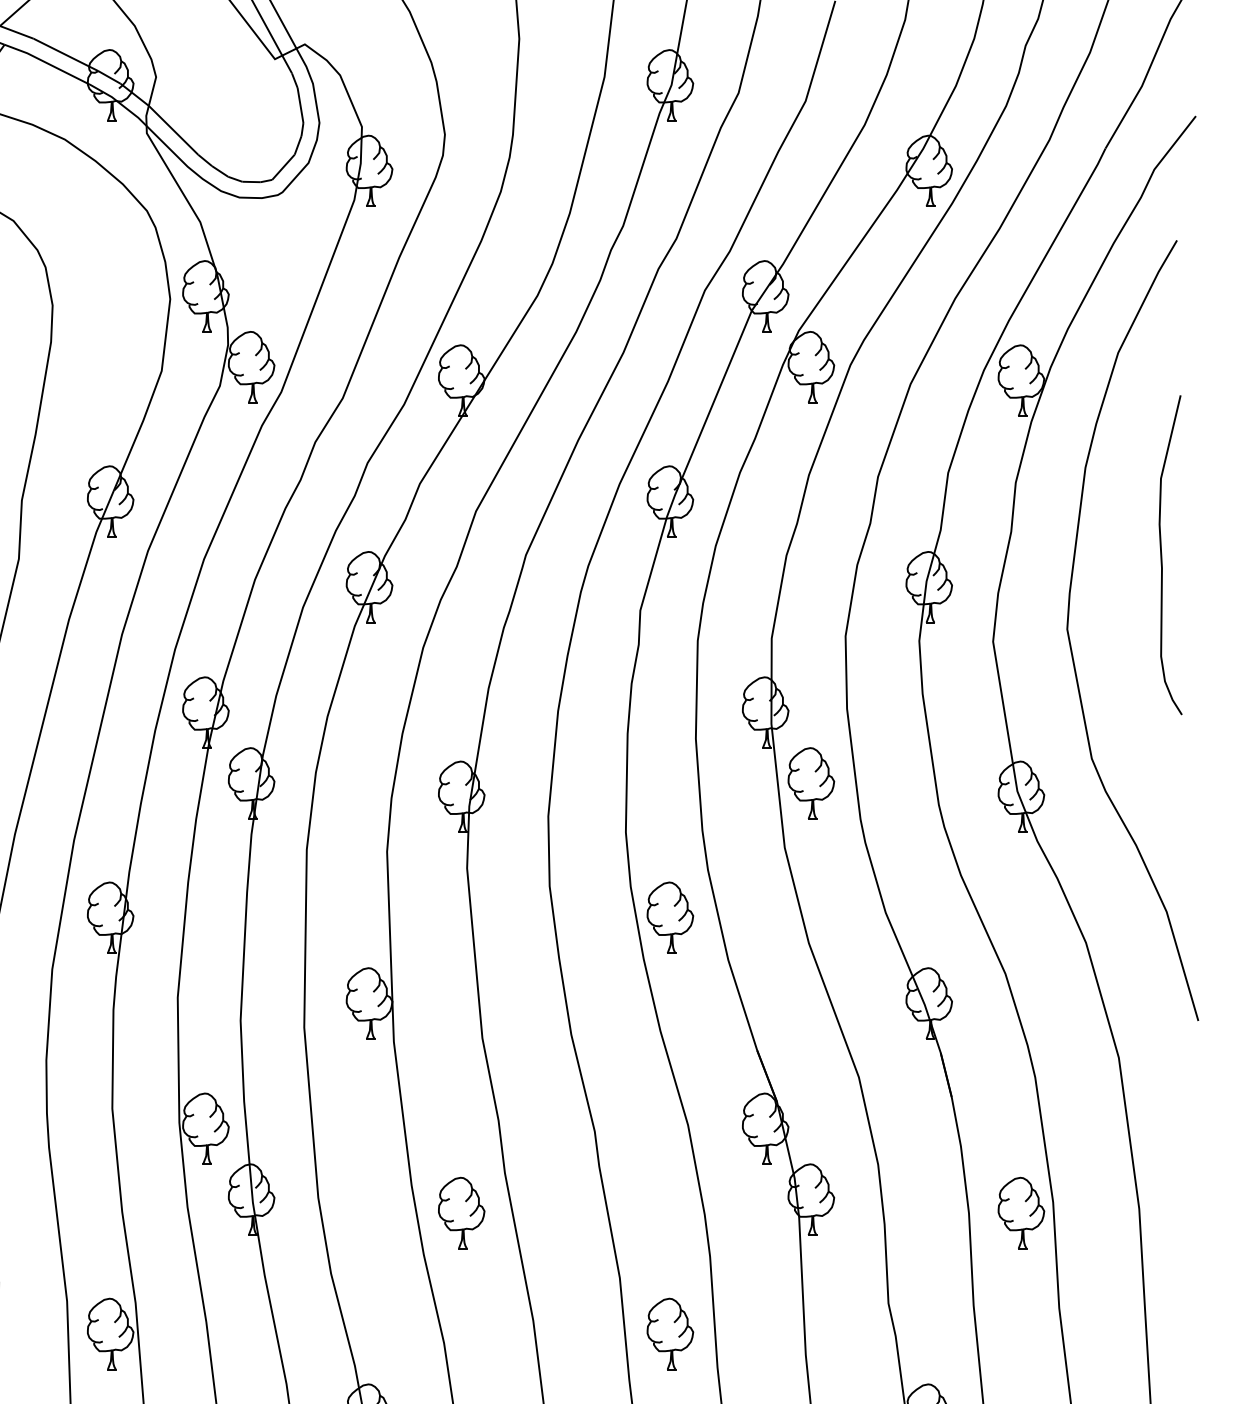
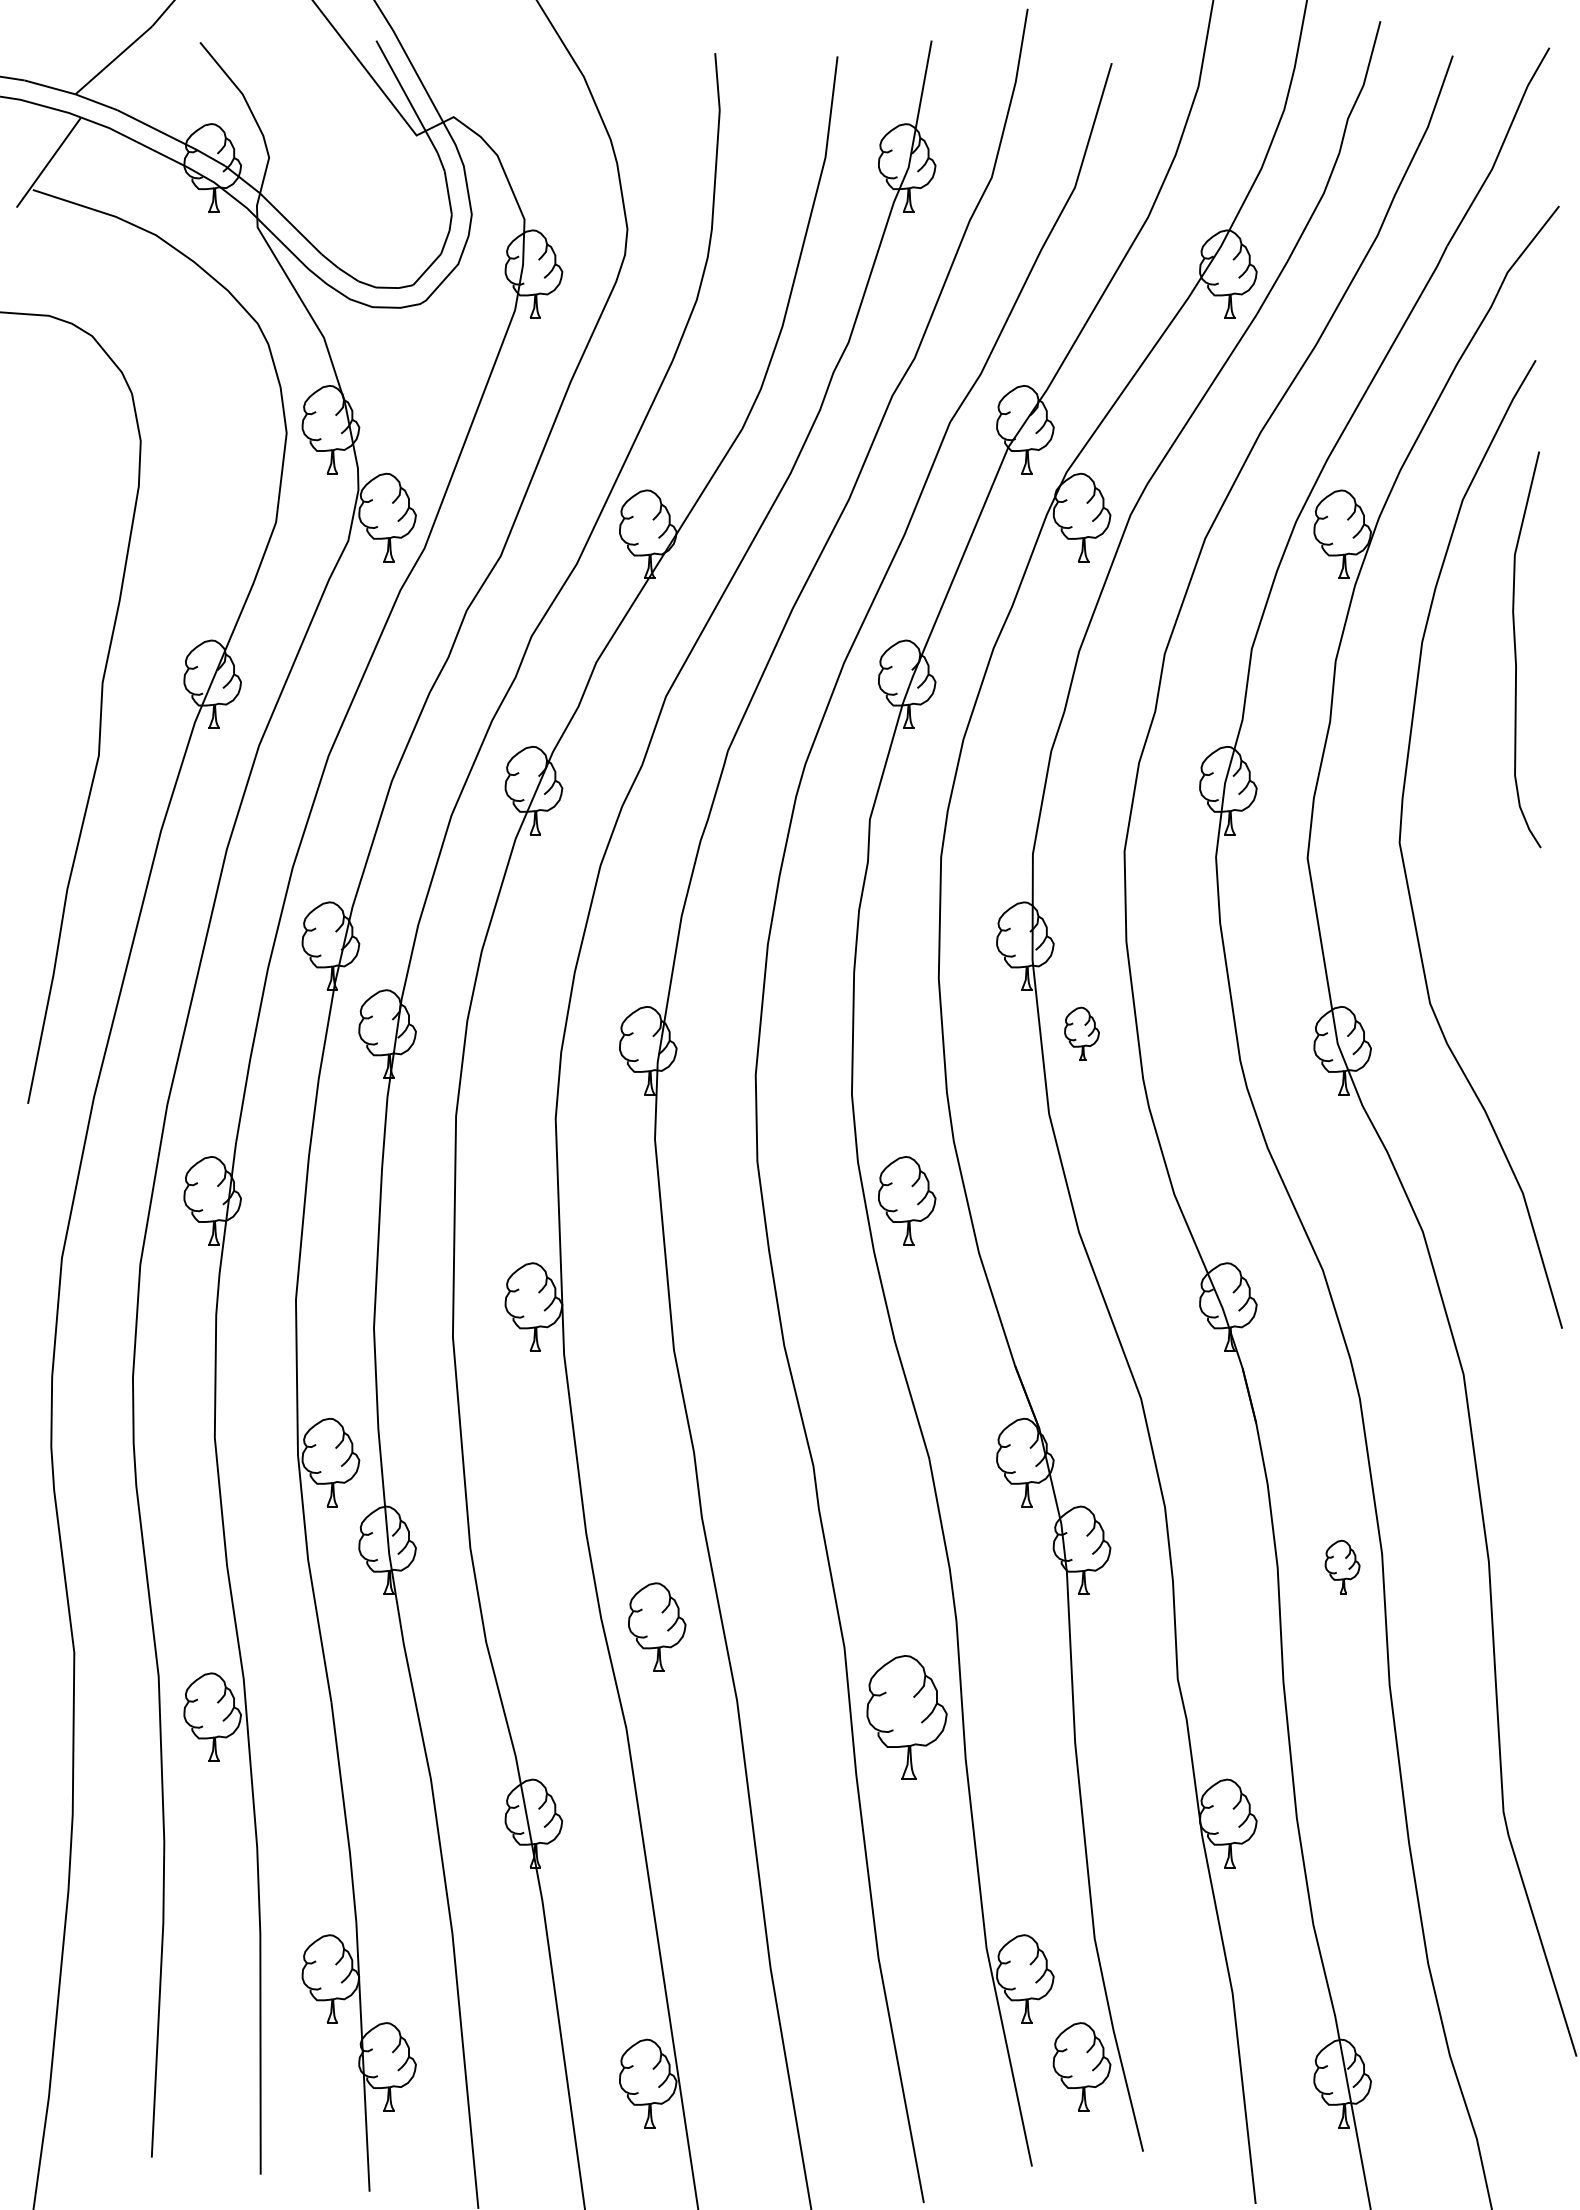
curve: (1162, 554) -> (1516, 649), moved
part: (810, 783) -> (1081, 1033), size x0.6
part: (461, 1212) -> (657, 1626), moved
part: (1021, 1212) -> (1342, 1566), size x0.6
part: (670, 1333) -> (907, 1716), size x1.4

